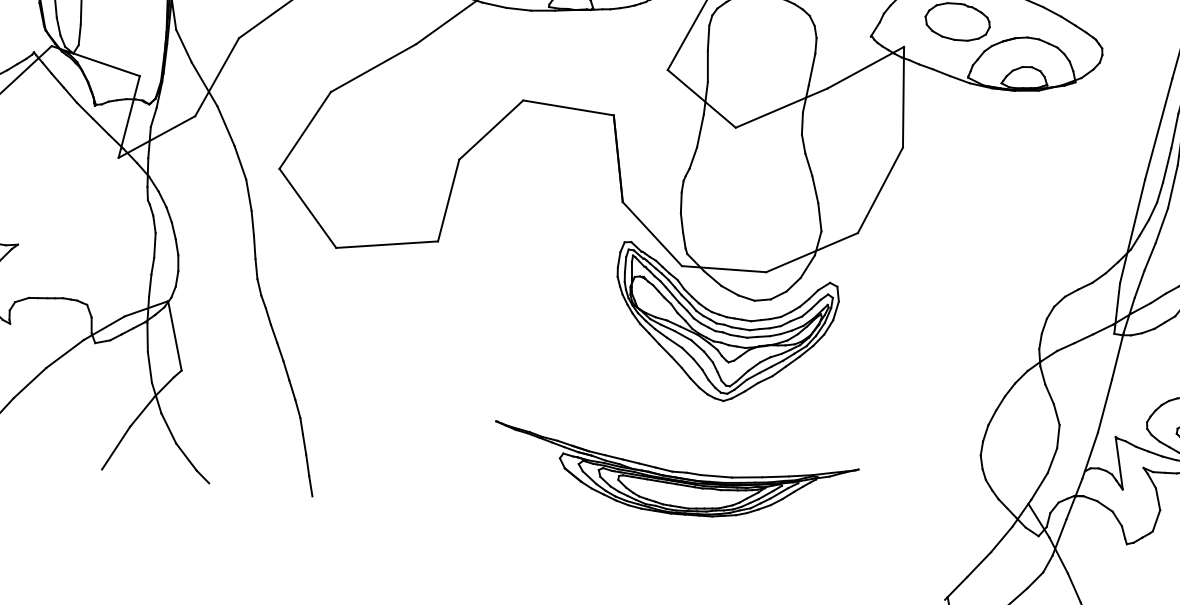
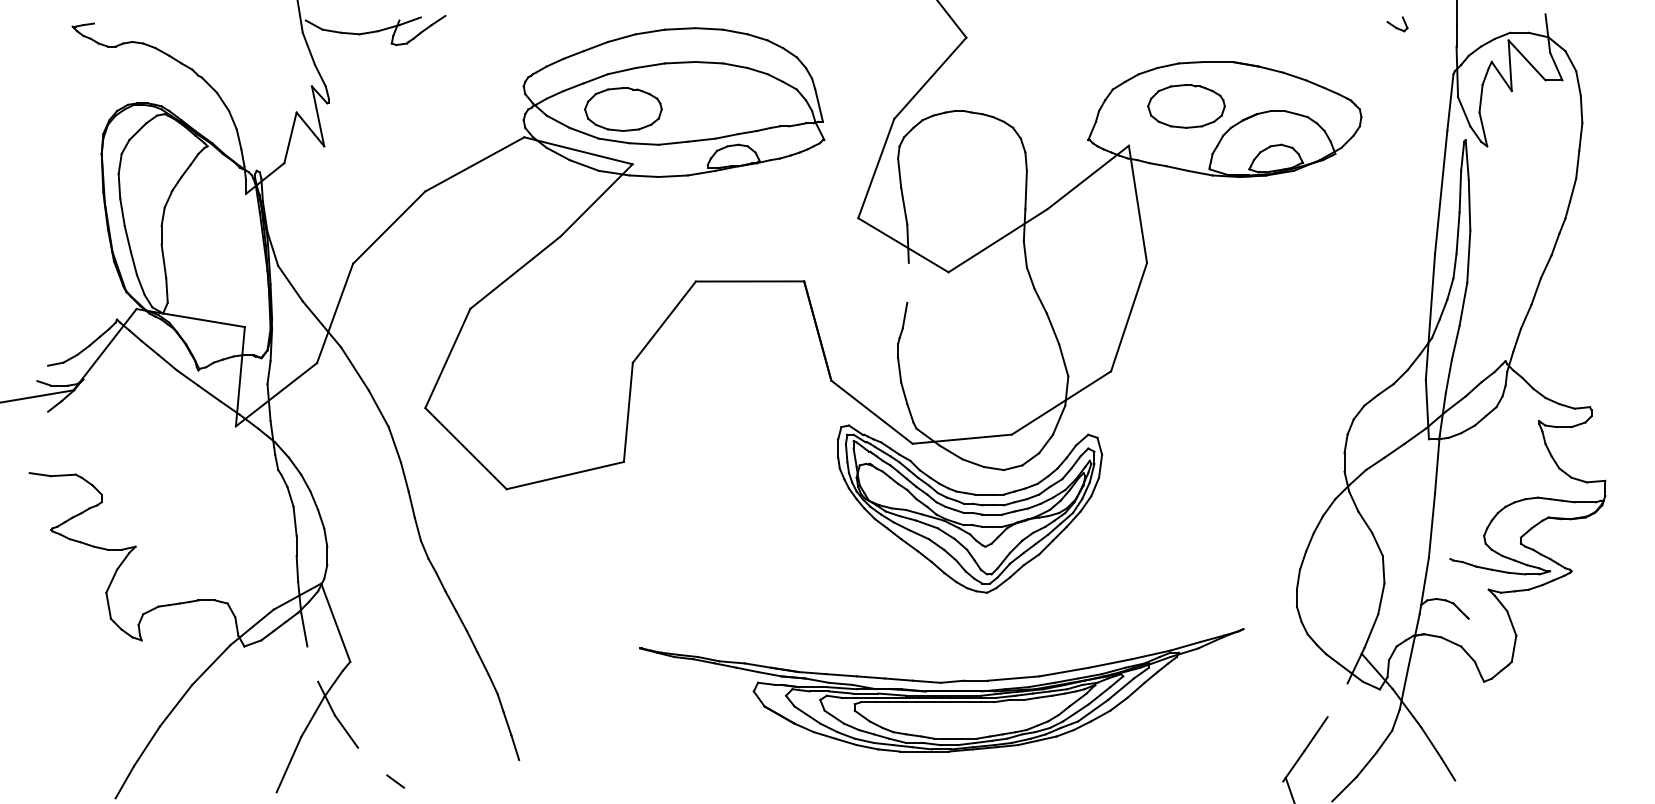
line: (700, 130) -> (907, 282), removed
line: (149, 366) -> (312, 663), removed
line: (186, 457) -> (372, 761), removed
line: (1119, 462) -> (1459, 588), removed
part: (672, 475) -> (941, 689), size x1.4
line: (310, 486) -> (522, 771), removed
line: (1001, 539) -> (1337, 700), removed

